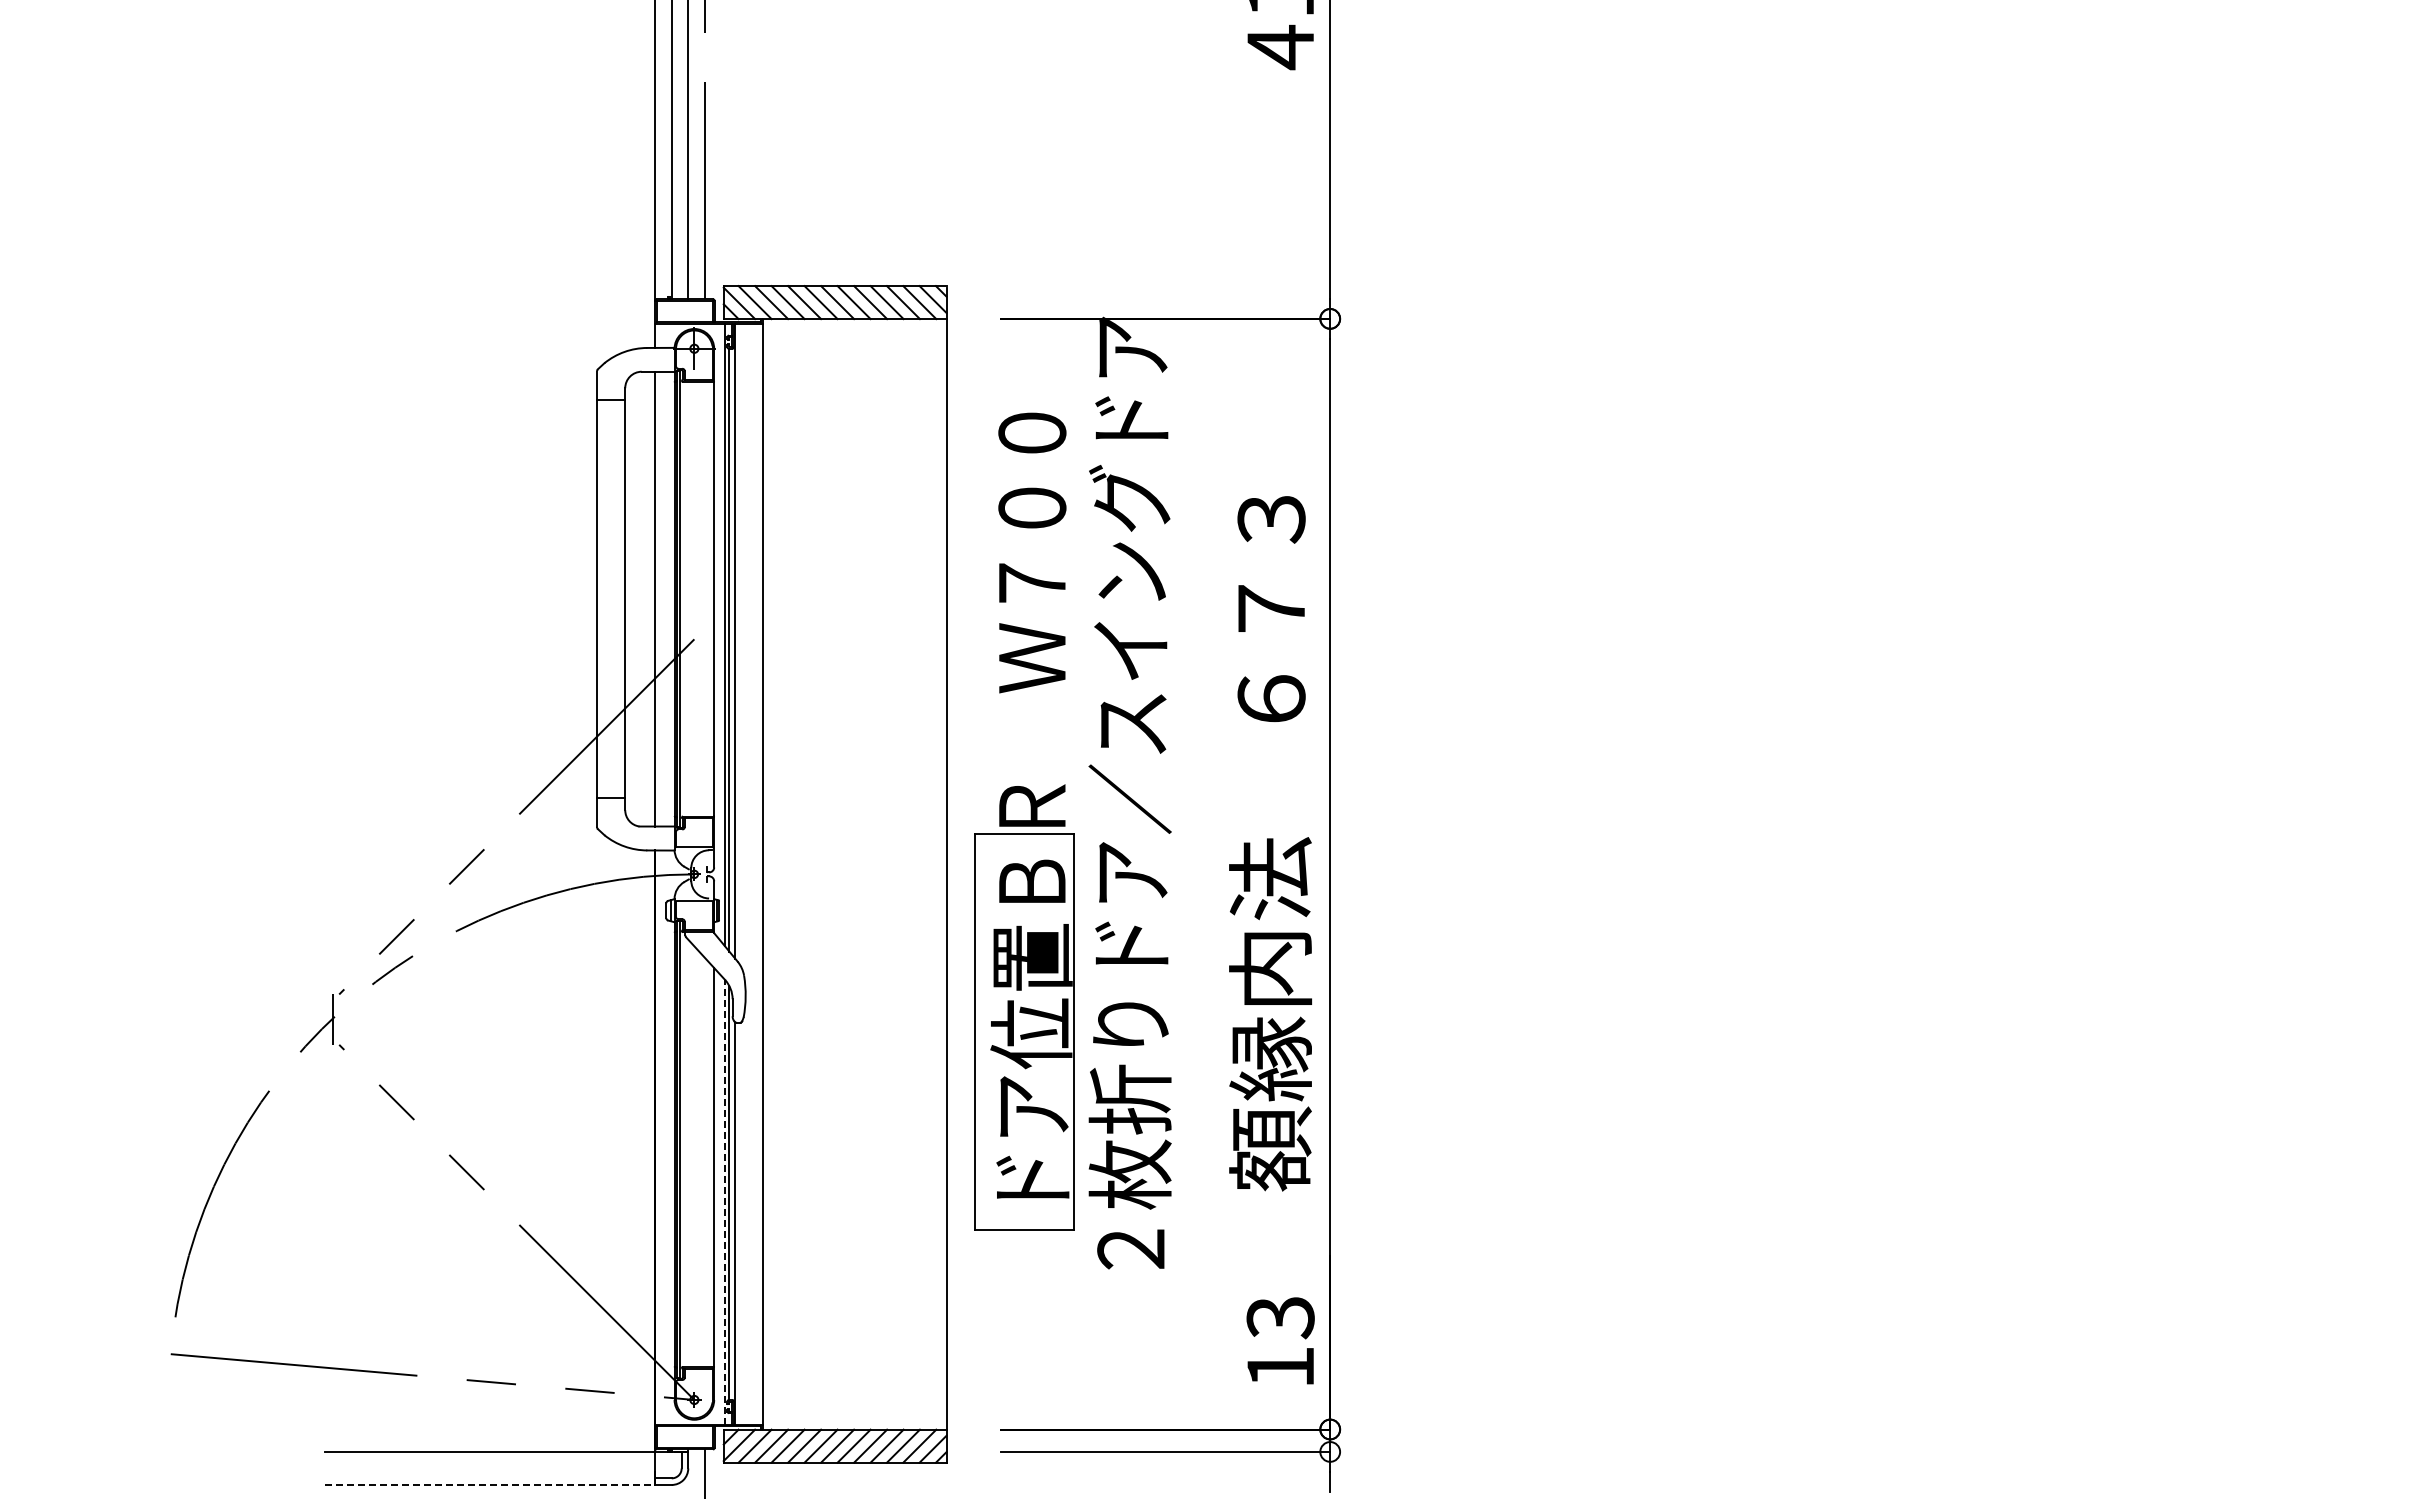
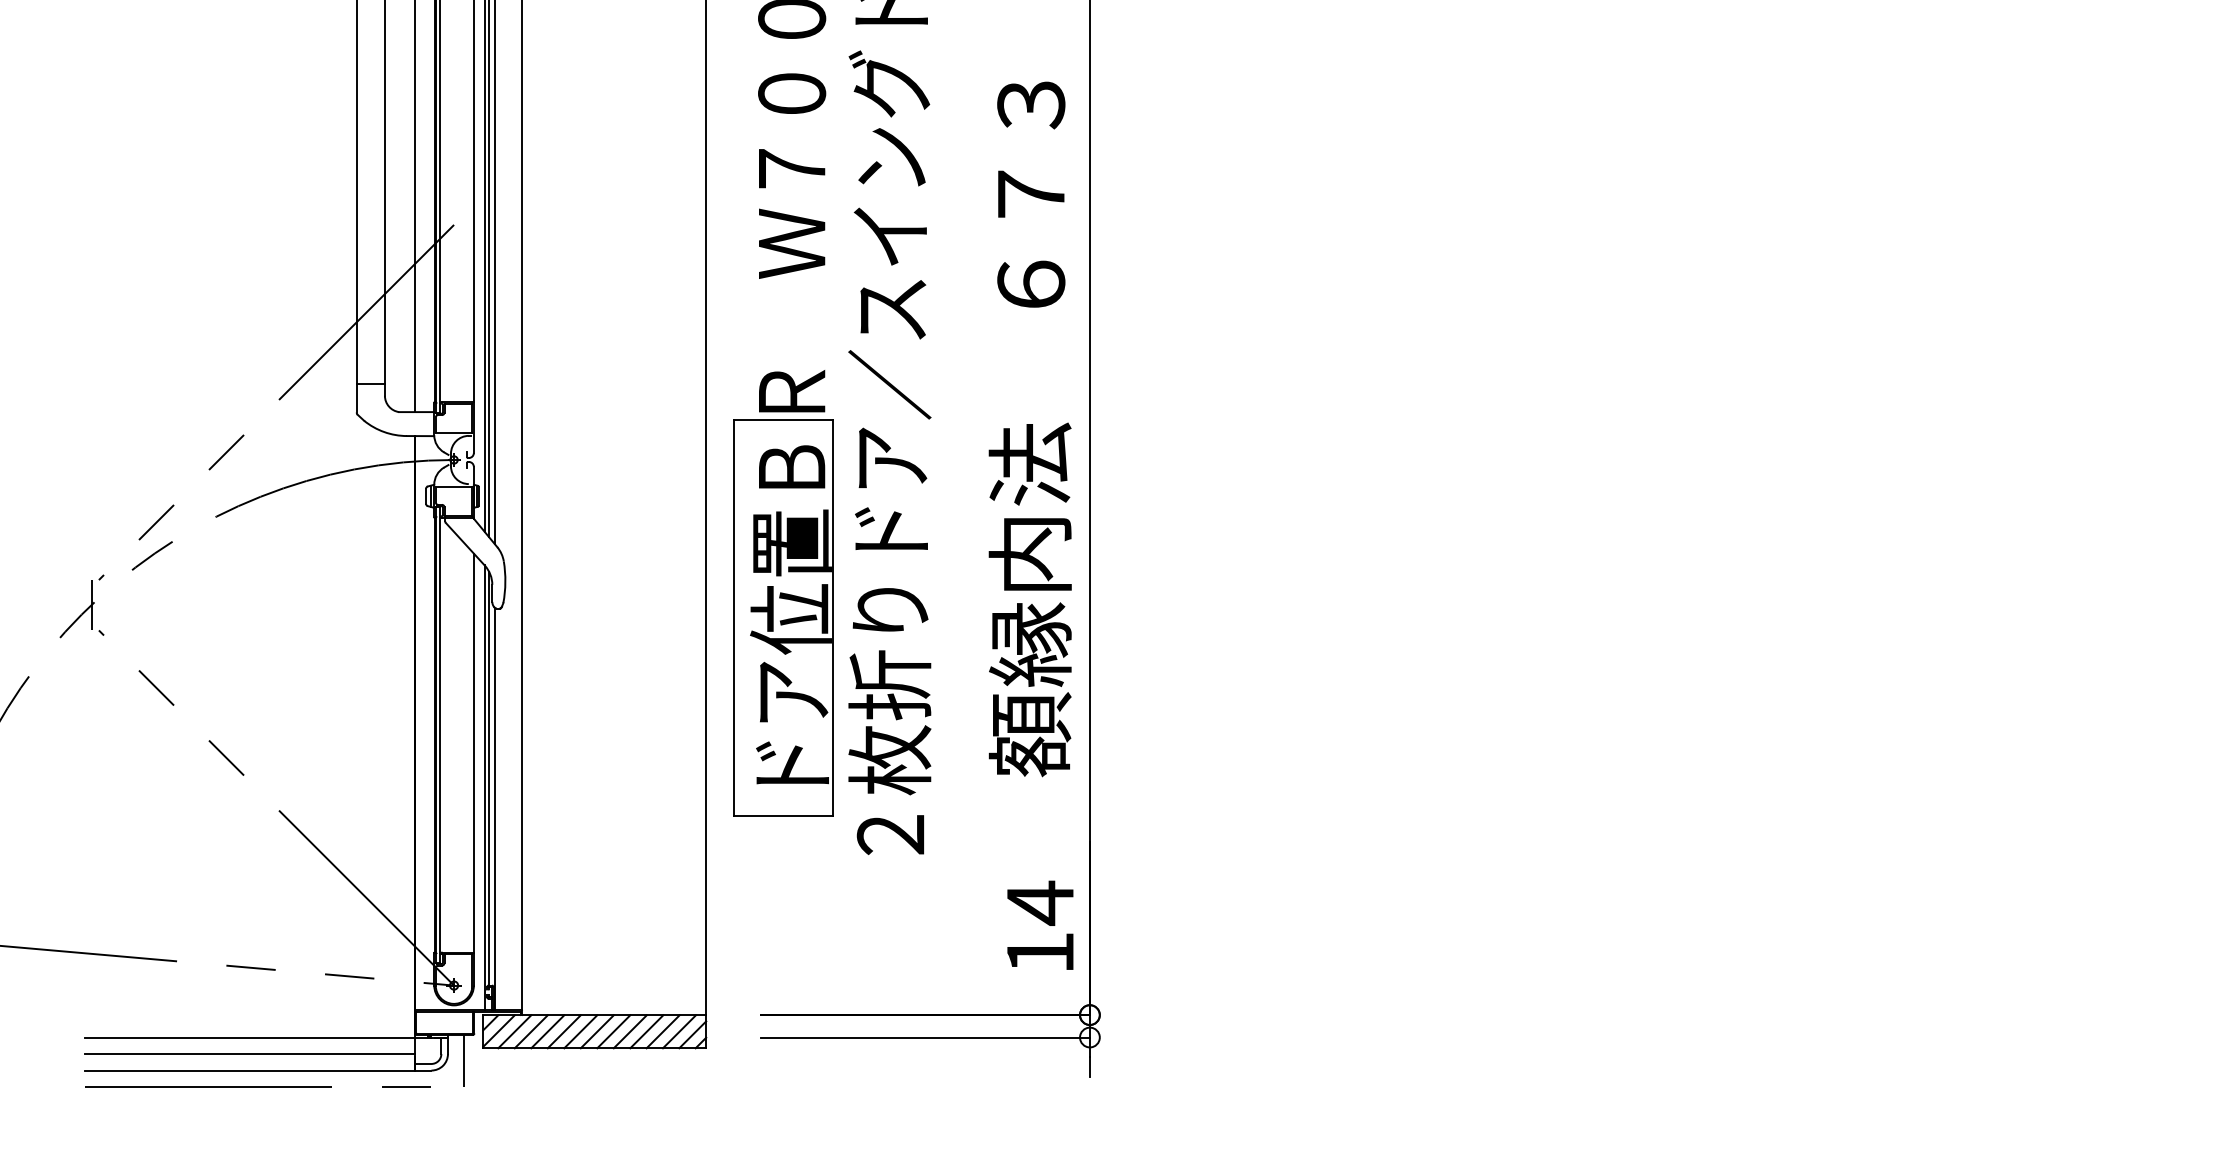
line: (724, 1202) -> (484, 788), dashed -> solid
text: (1280, 1317) -> (1040, 903), 13 -> 14
line: (490, 1468) -> (250, 1054), added
line: (490, 1484) -> (250, 1070), dashed -> solid

